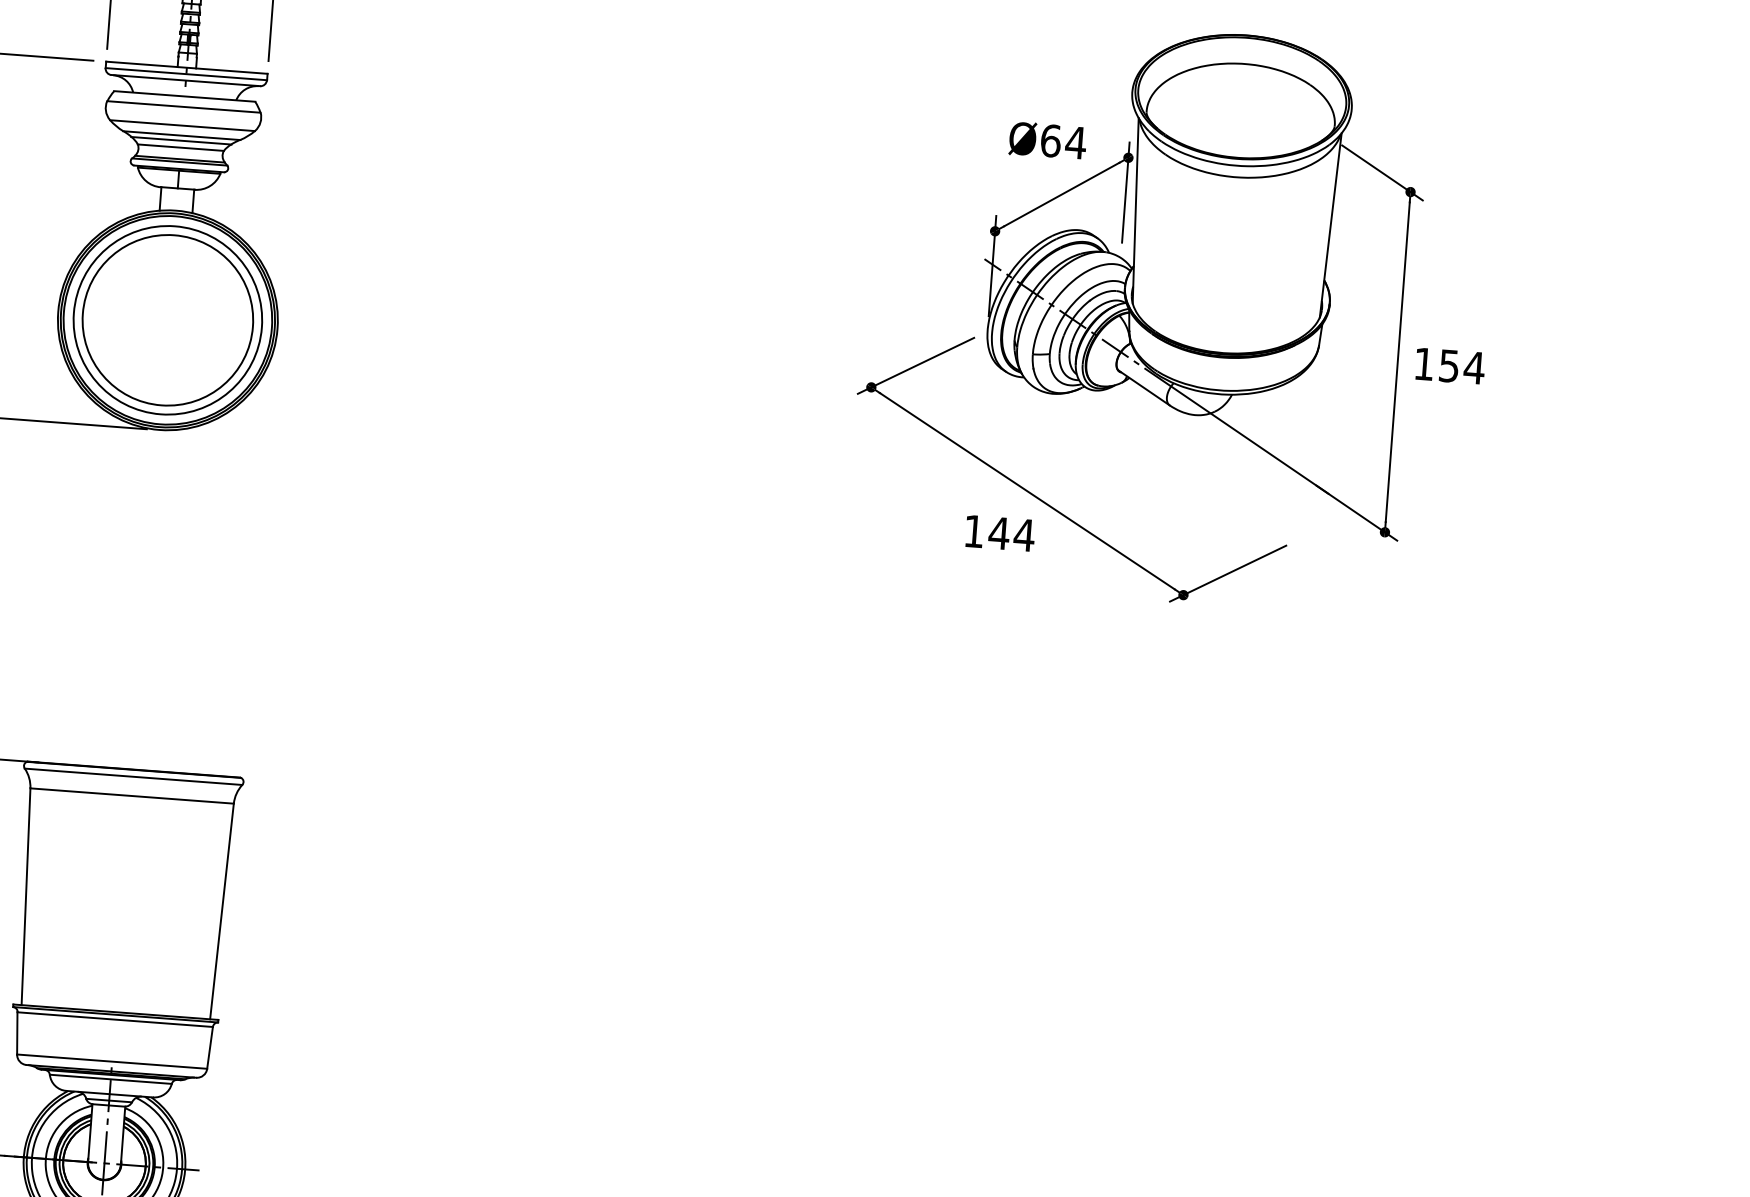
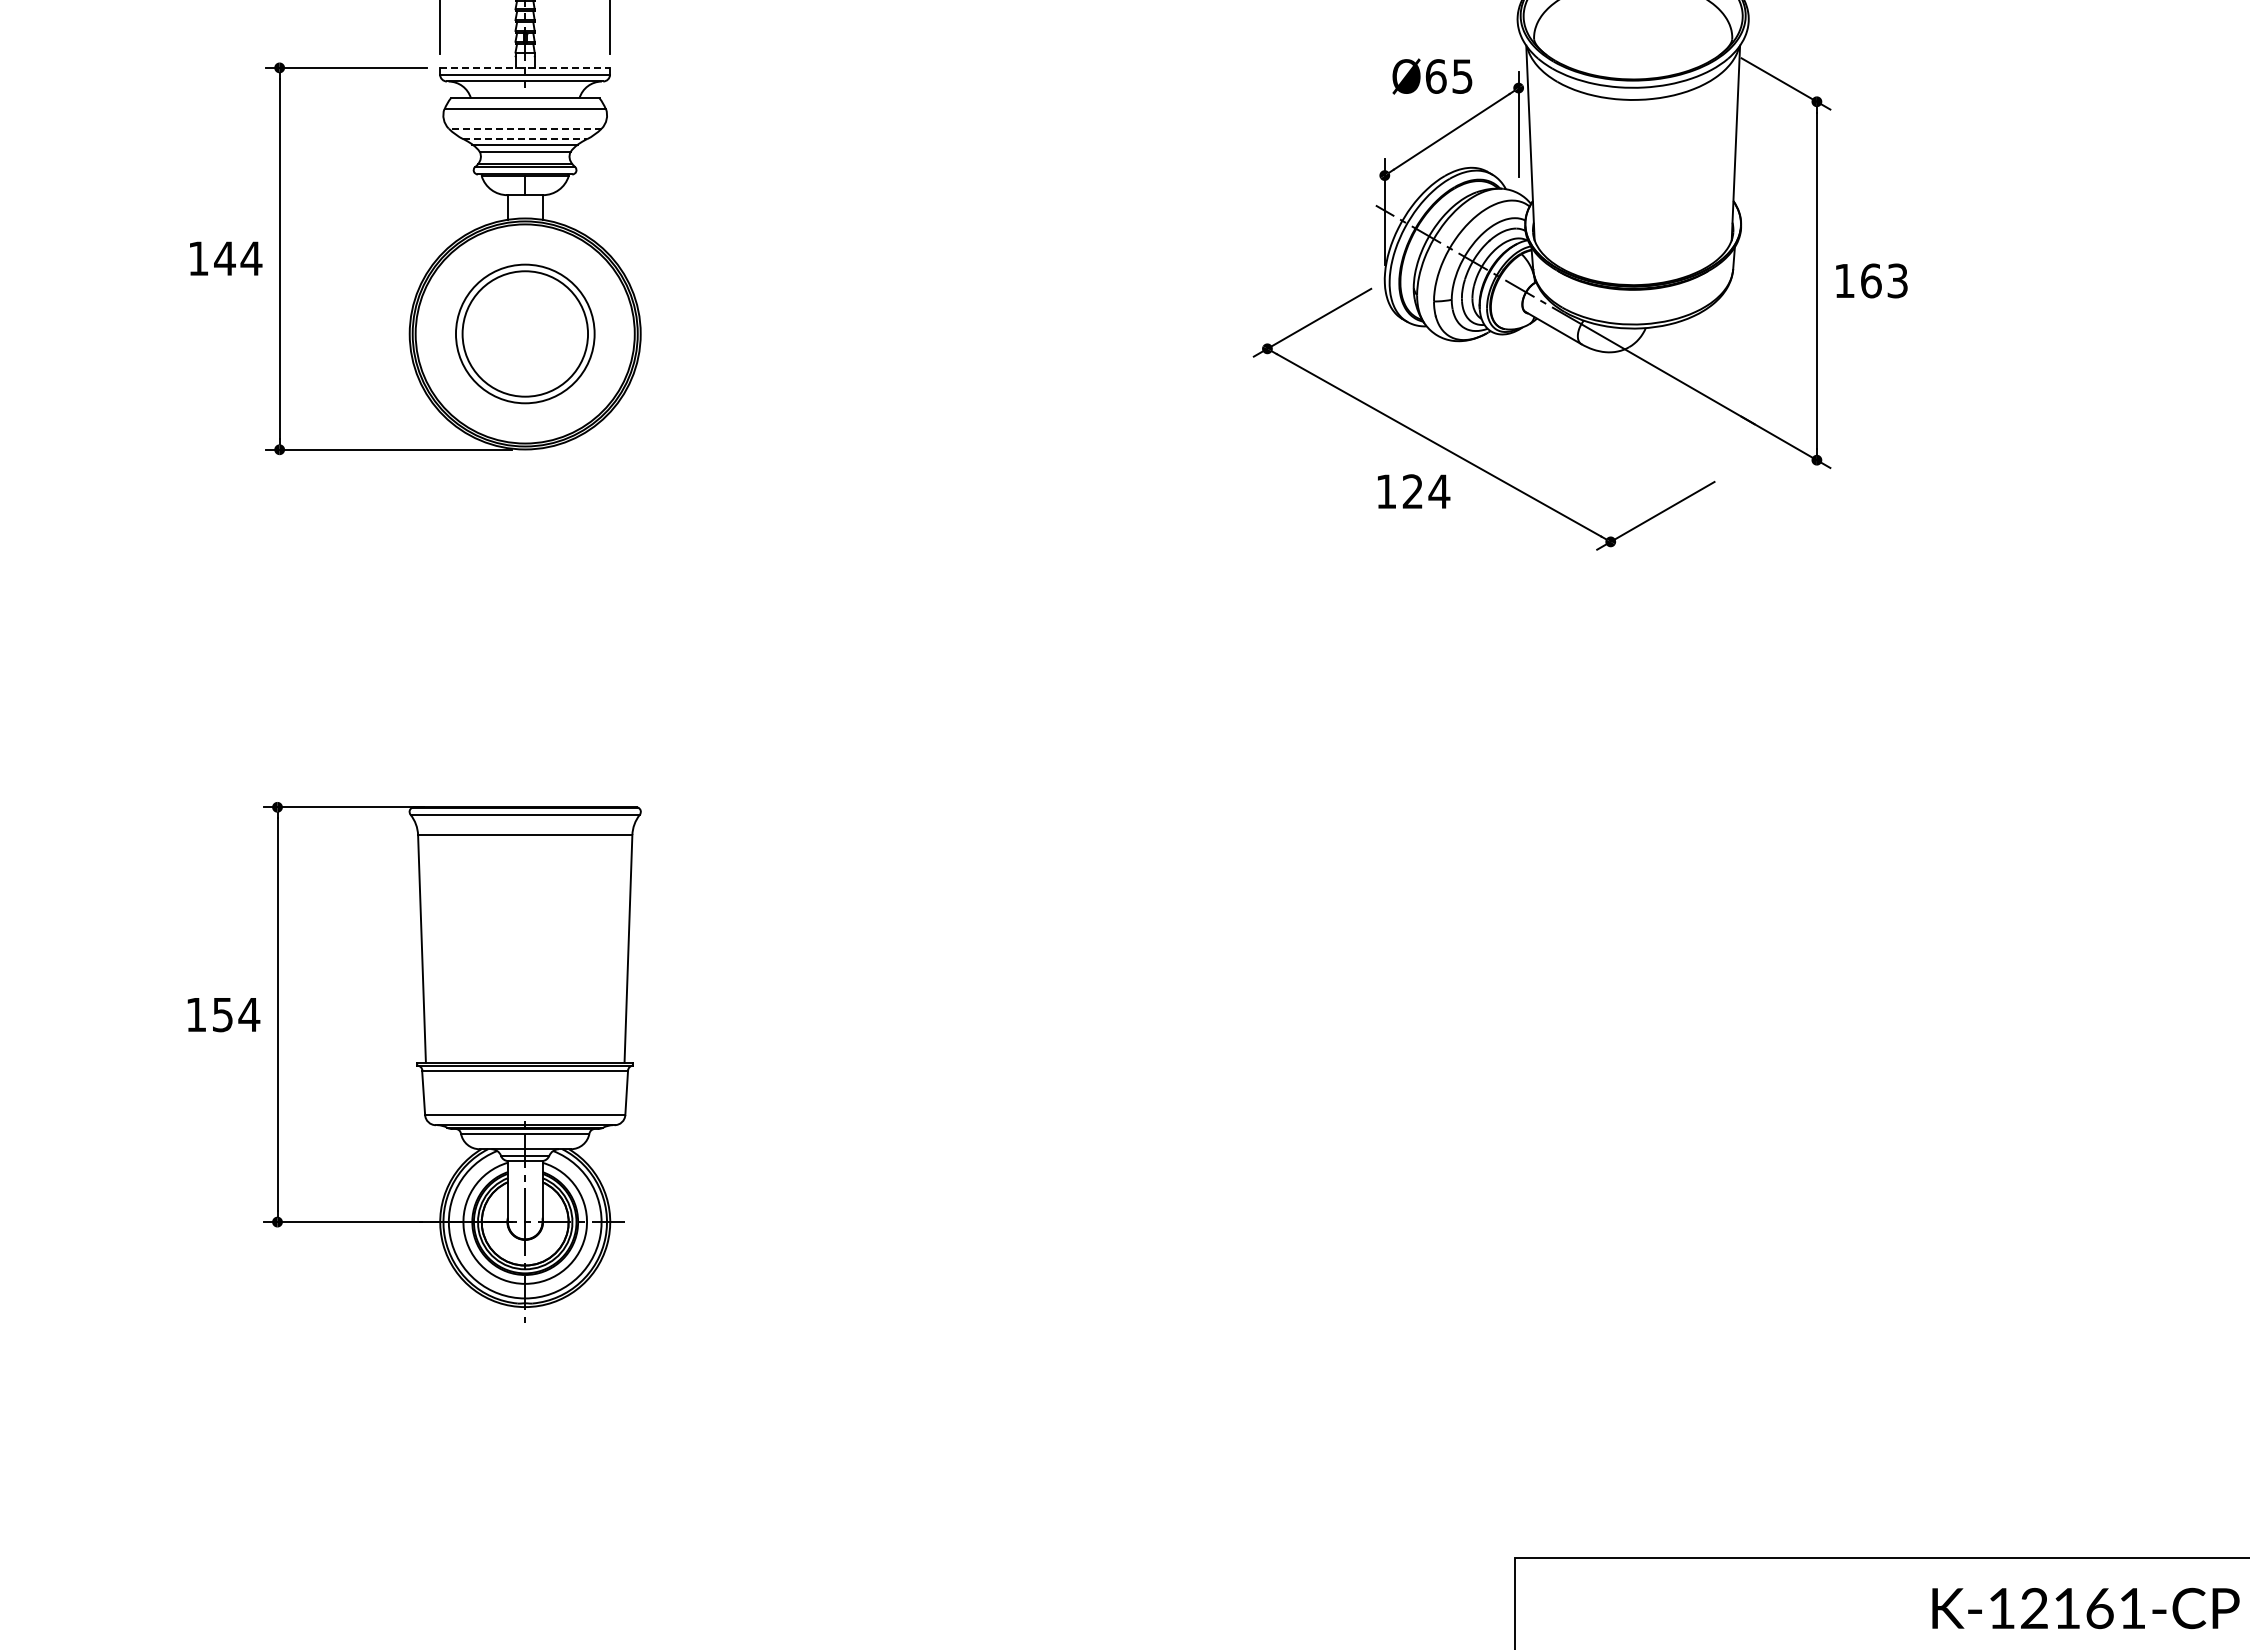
line: (187, 67) -> (525, 67), solid -> dashed
line: (181, 125) -> (524, 128), solid -> dashed
line: (182, 135) -> (525, 139), solid -> dashed
text: (1075, 142) -> (1462, 76), Ø64 -> Ø65
part: (168, 319) -> (525, 333), size x0.7
text: (1461, 366) -> (1884, 280), 154 -> 163
text: (998, 533) -> (1412, 491), 144 -> 124

